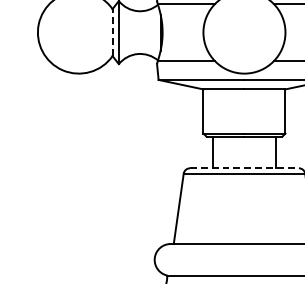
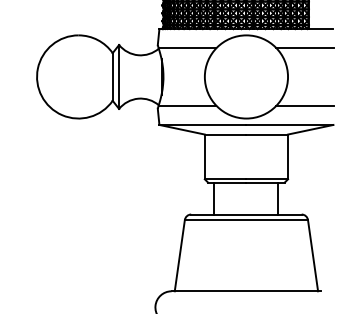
line: (112, 32) -> (112, 76), dashed -> solid
line: (244, 168) -> (246, 214), dashed -> solid

